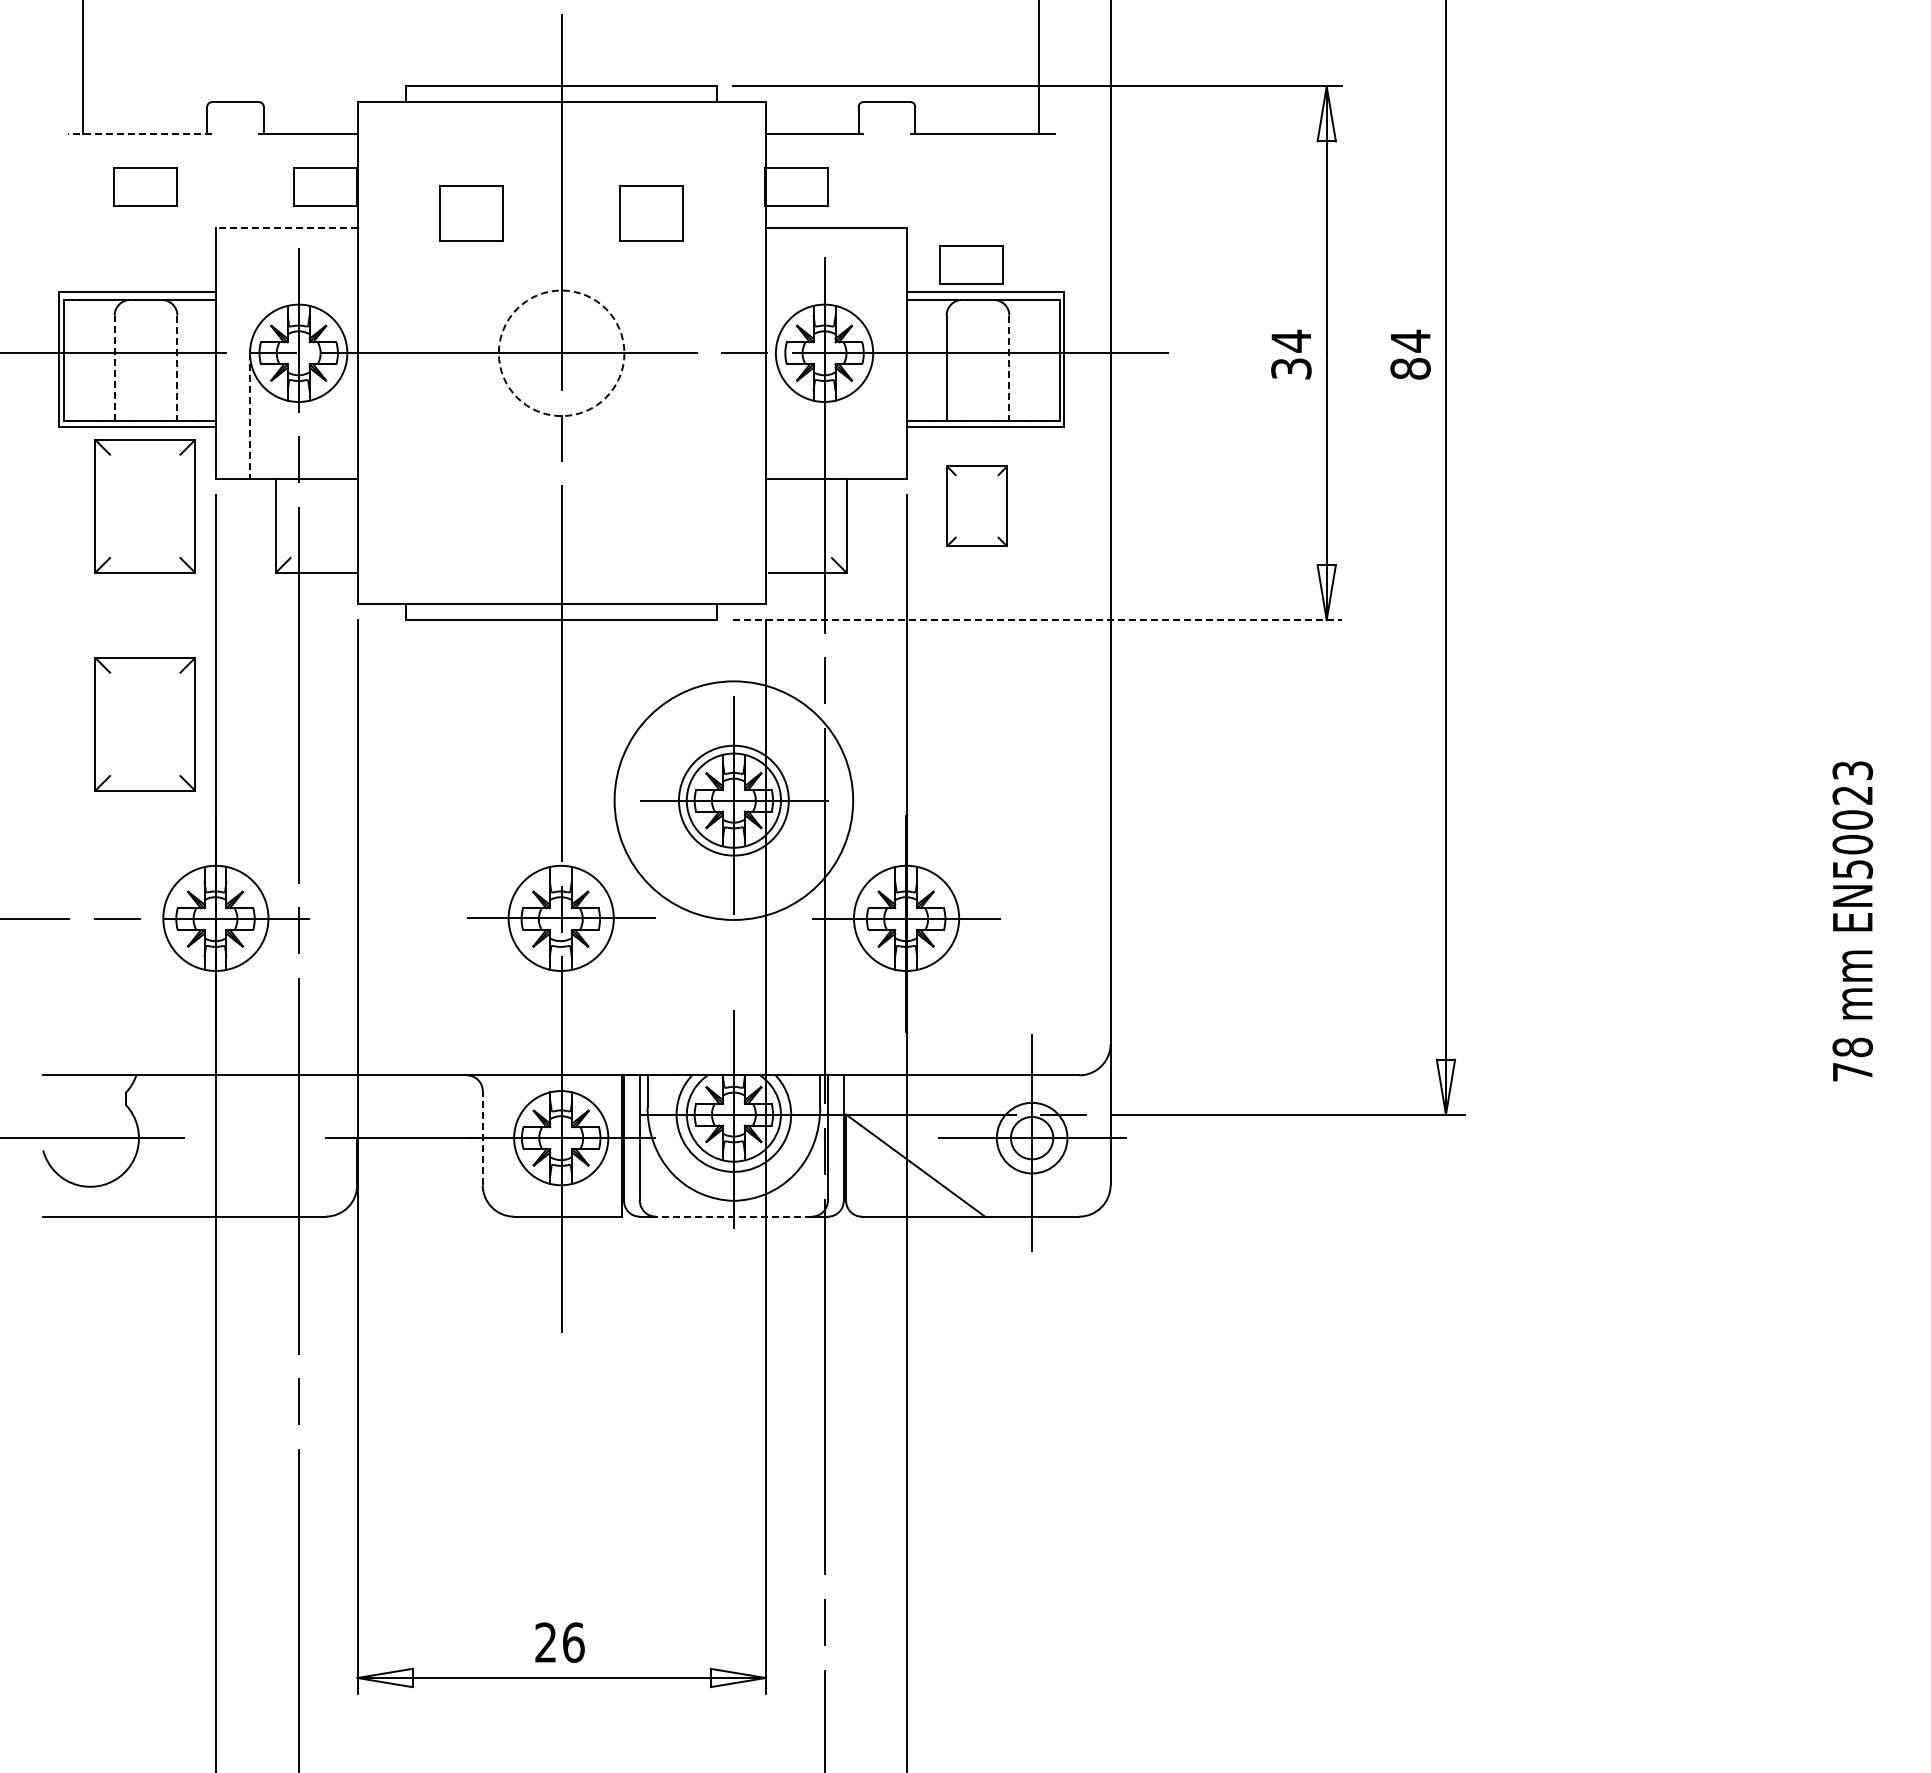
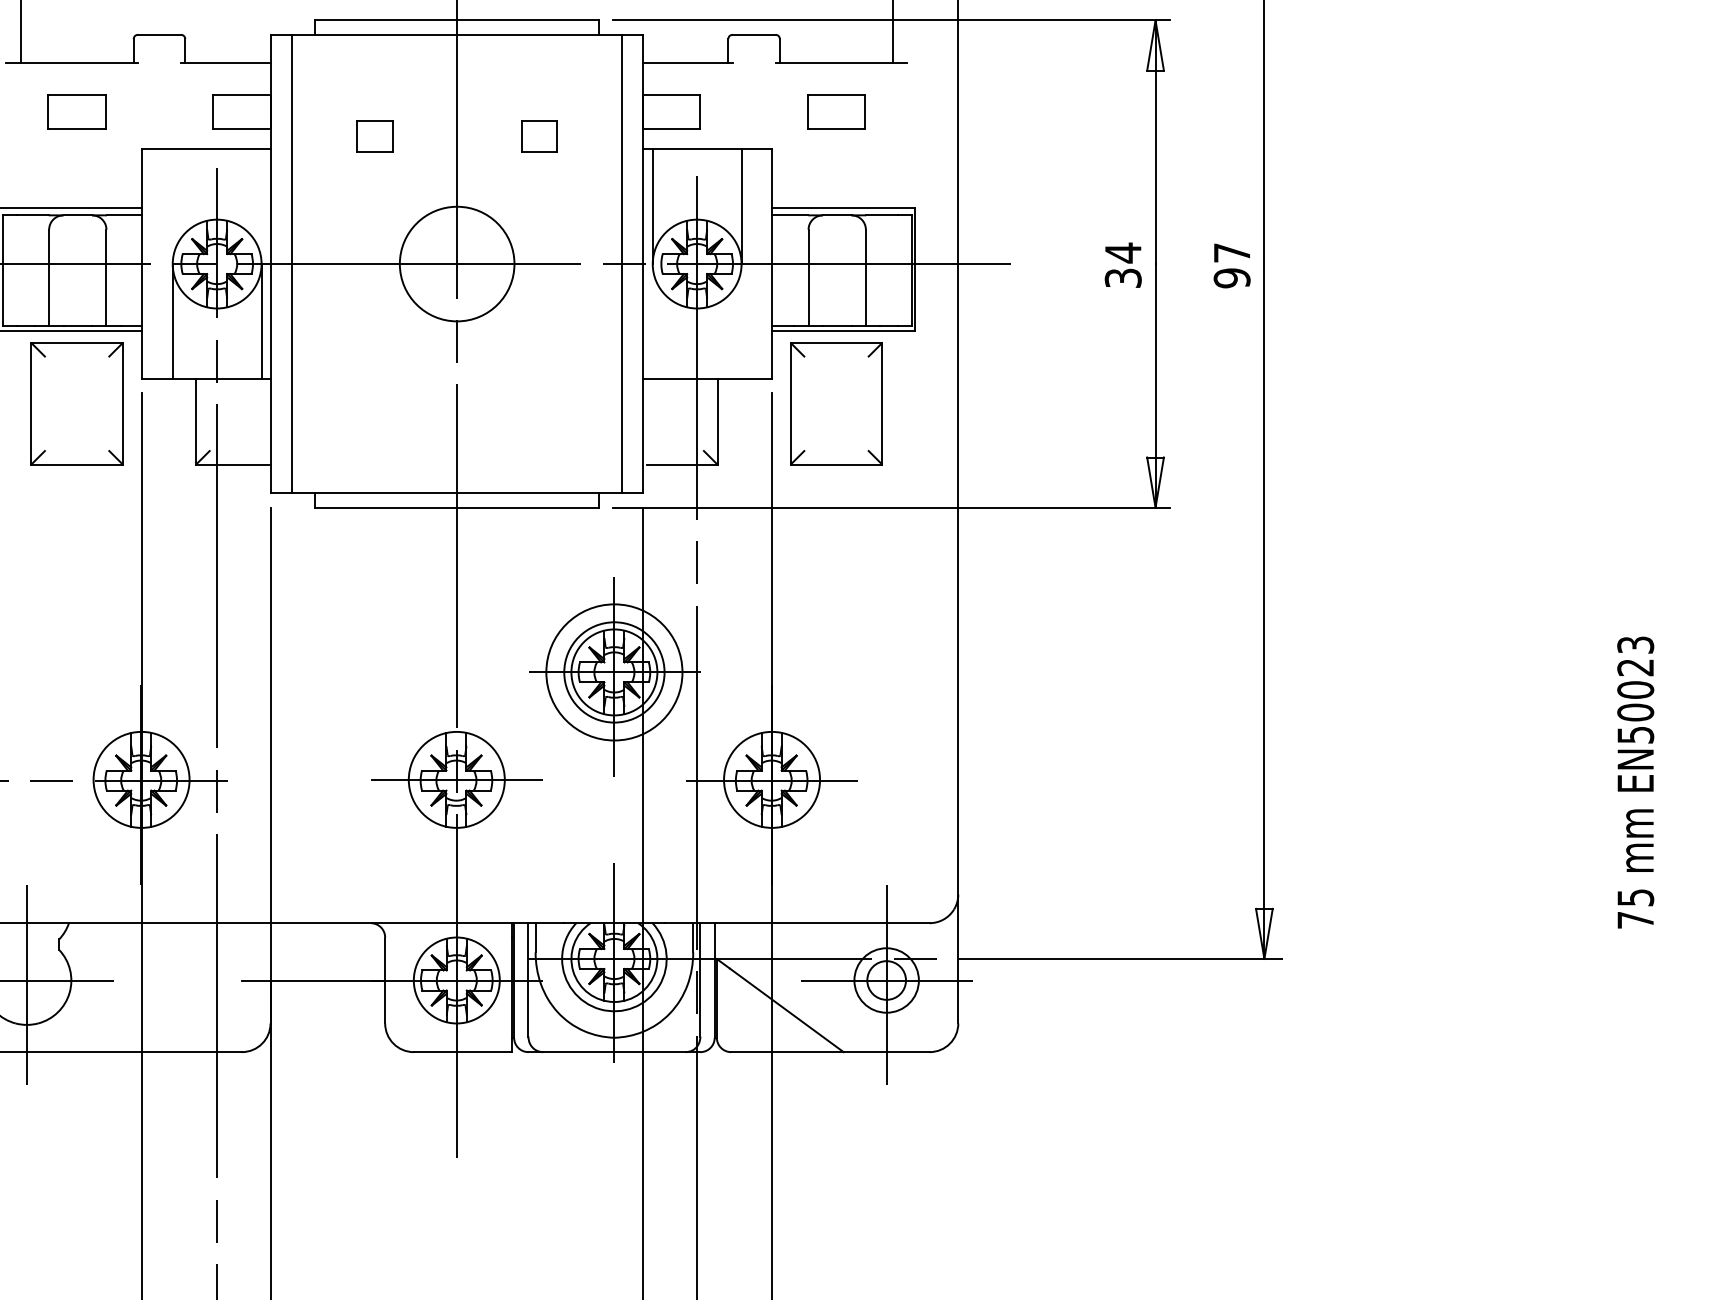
line: (139, 133) -> (71, 63), dashed -> solid
part: (471, 213) -> (374, 136), size x0.62
part: (651, 213) -> (539, 136), size x0.62
line: (286, 227) -> (206, 149), dashed -> solid
part: (971, 264) -> (836, 111), moved
line: (775, 290) -> (652, 206), added
line: (873, 290) -> (741, 206), added
line: (381, 353) -> (292, 264), added
circle: (561, 353) -> (457, 264), dashed -> solid
line: (742, 353) -> (622, 264), added
text: (1410, 354) -> (1232, 265), 84 -> 97
line: (114, 368) -> (49, 277), dashed -> solid
line: (177, 368) -> (106, 277), dashed -> solid
line: (1009, 368) -> (865, 277), dashed -> solid
line: (347, 415) -> (261, 320), added
line: (250, 416) -> (173, 321), dashed -> solid
part: (976, 506) -> (835, 403), size x1.67
line: (1037, 620) -> (891, 507), dashed -> solid
part: (144, 724) -> (76, 602), removed
circle: (733, 800) -> (614, 672), size x0.62
text: (1852, 1047) -> (1635, 897), 78 -> 75
line: (482, 1137) -> (384, 979), dashed -> solid
line: (90, 1142) -> (27, 984), added
line: (733, 1216) -> (614, 1052), dashed -> solid

